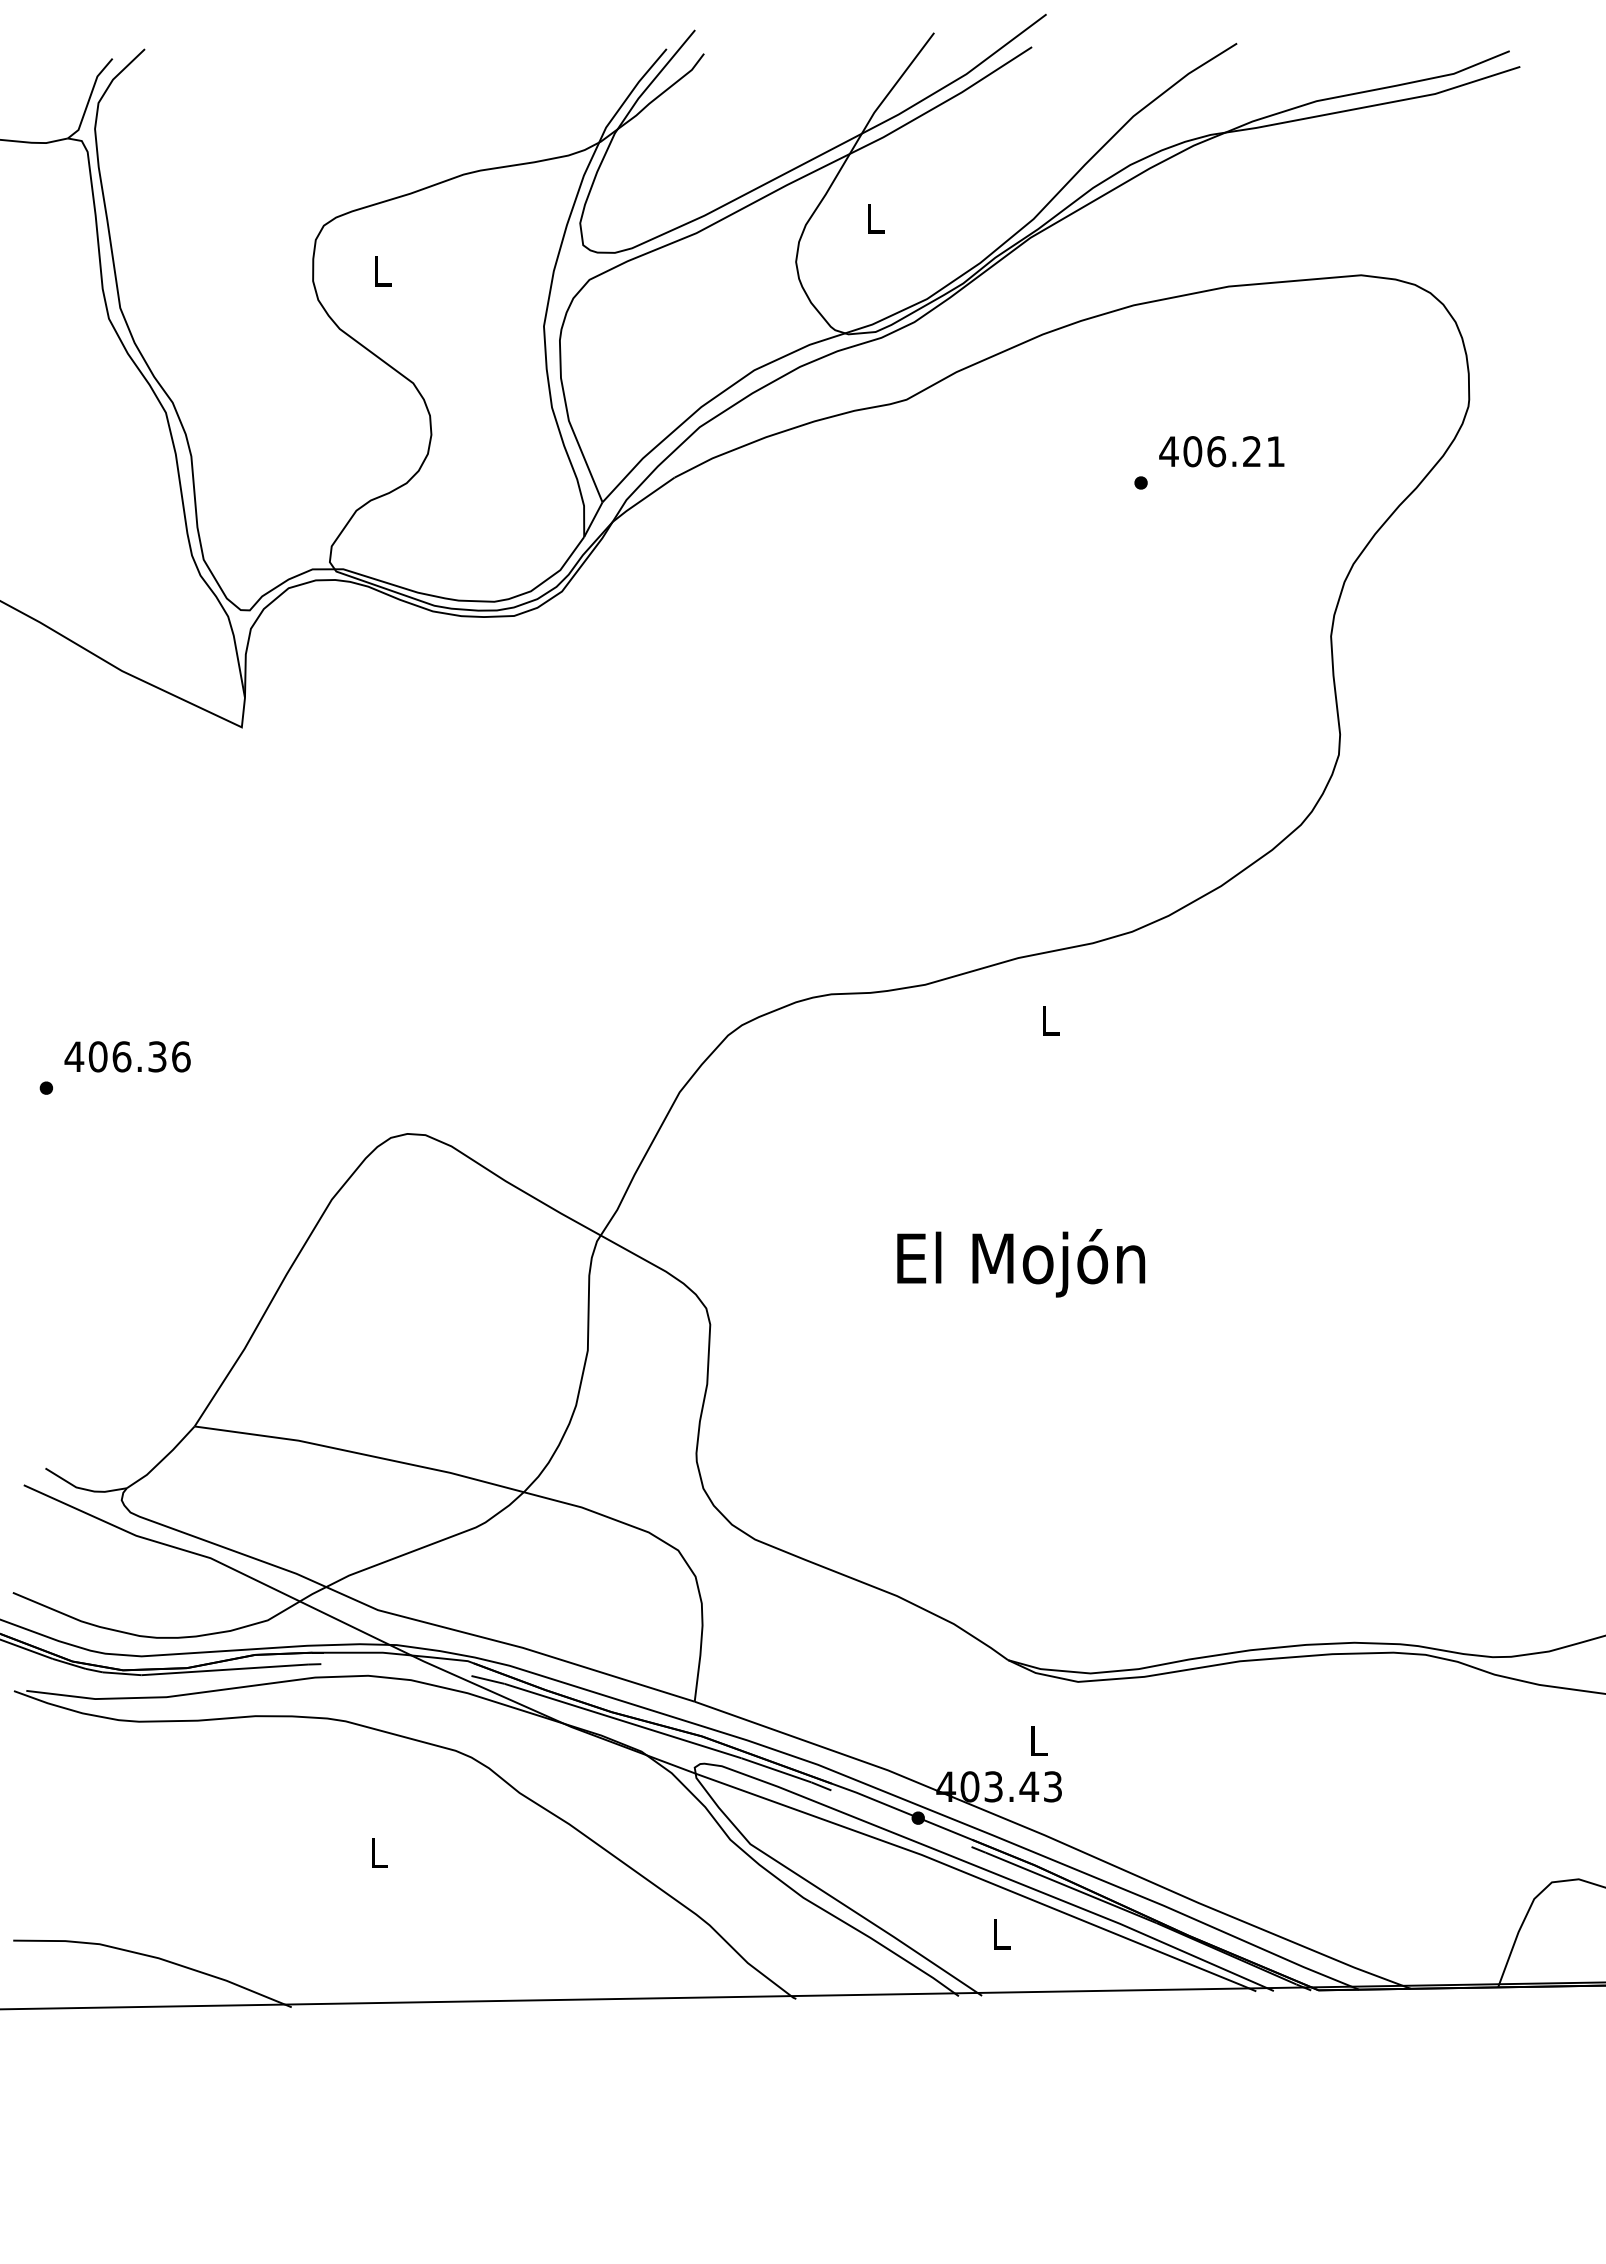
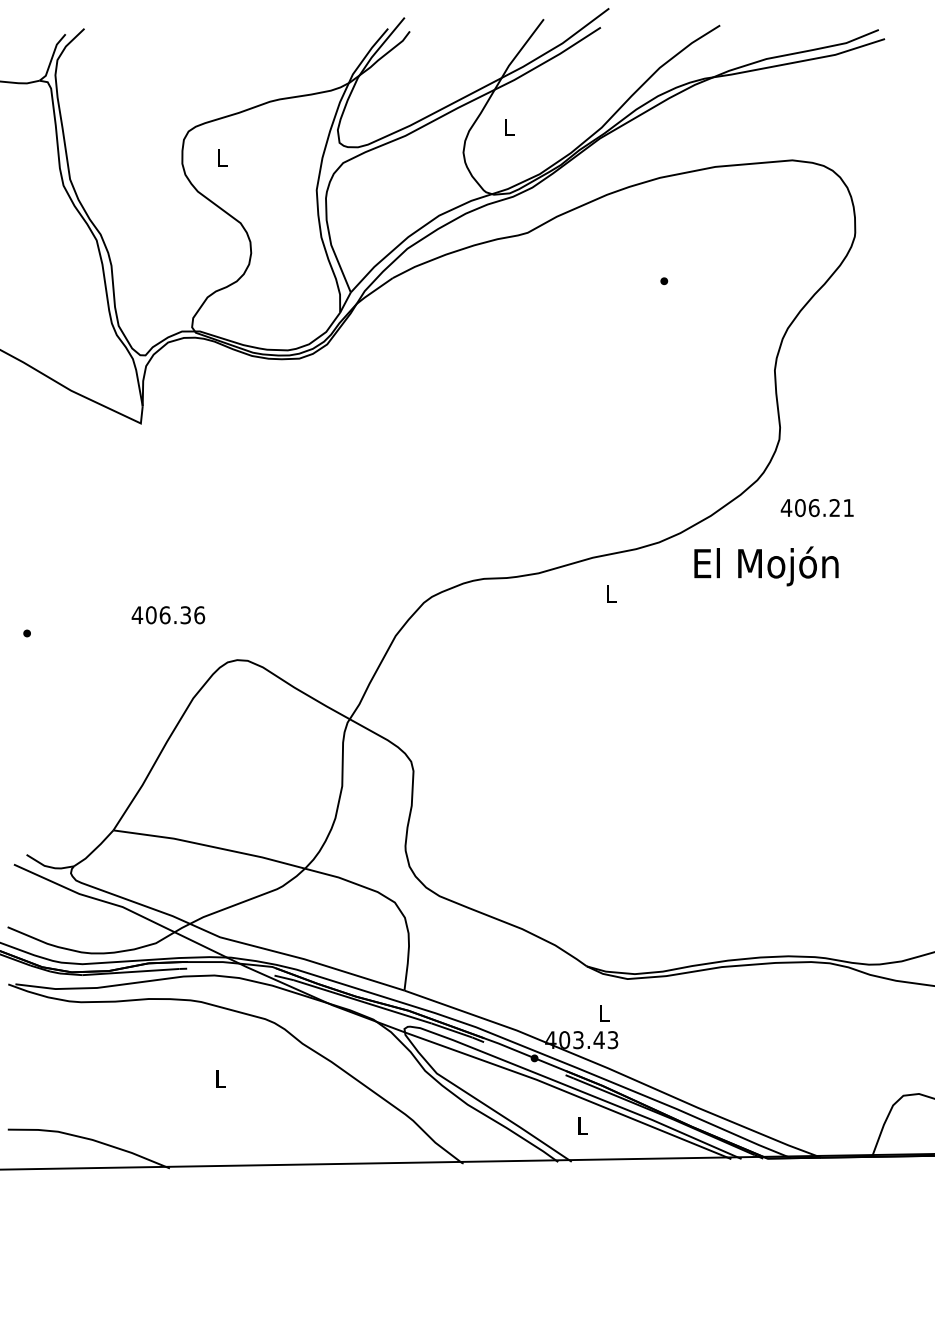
text: (1220, 452) -> (816, 508), moved
text: (127, 1057) -> (168, 615), moved
text: (1021, 1263) -> (766, 566), moved

